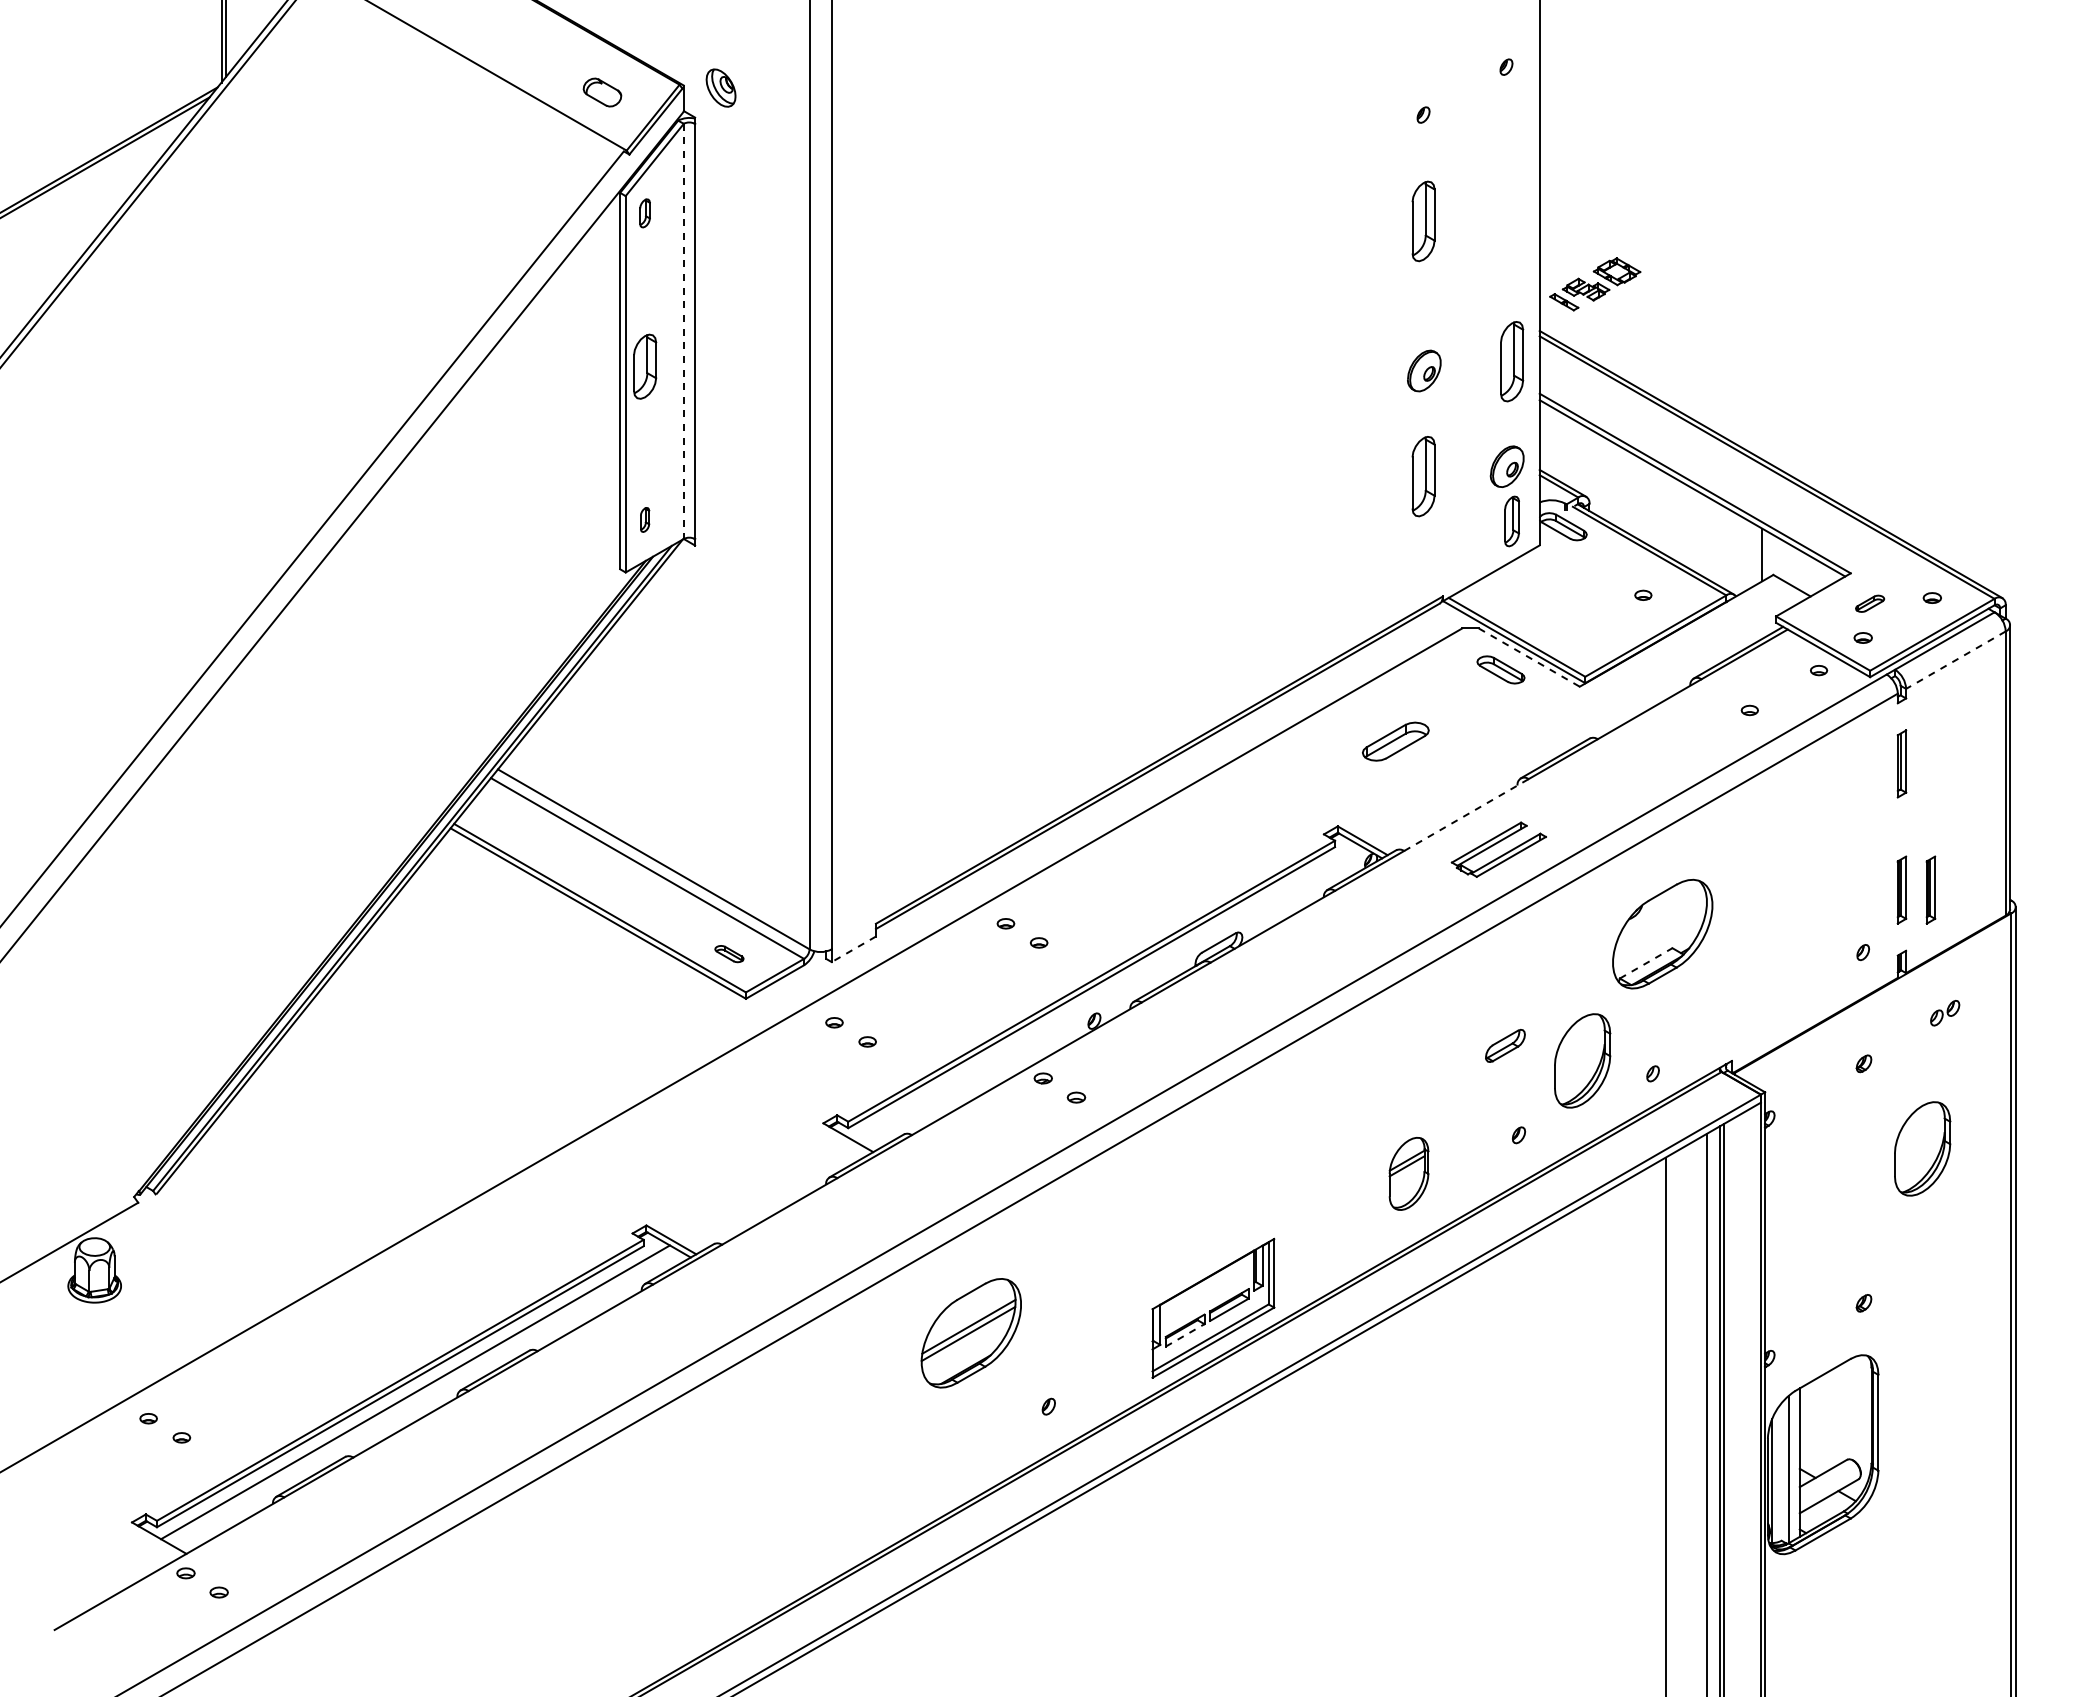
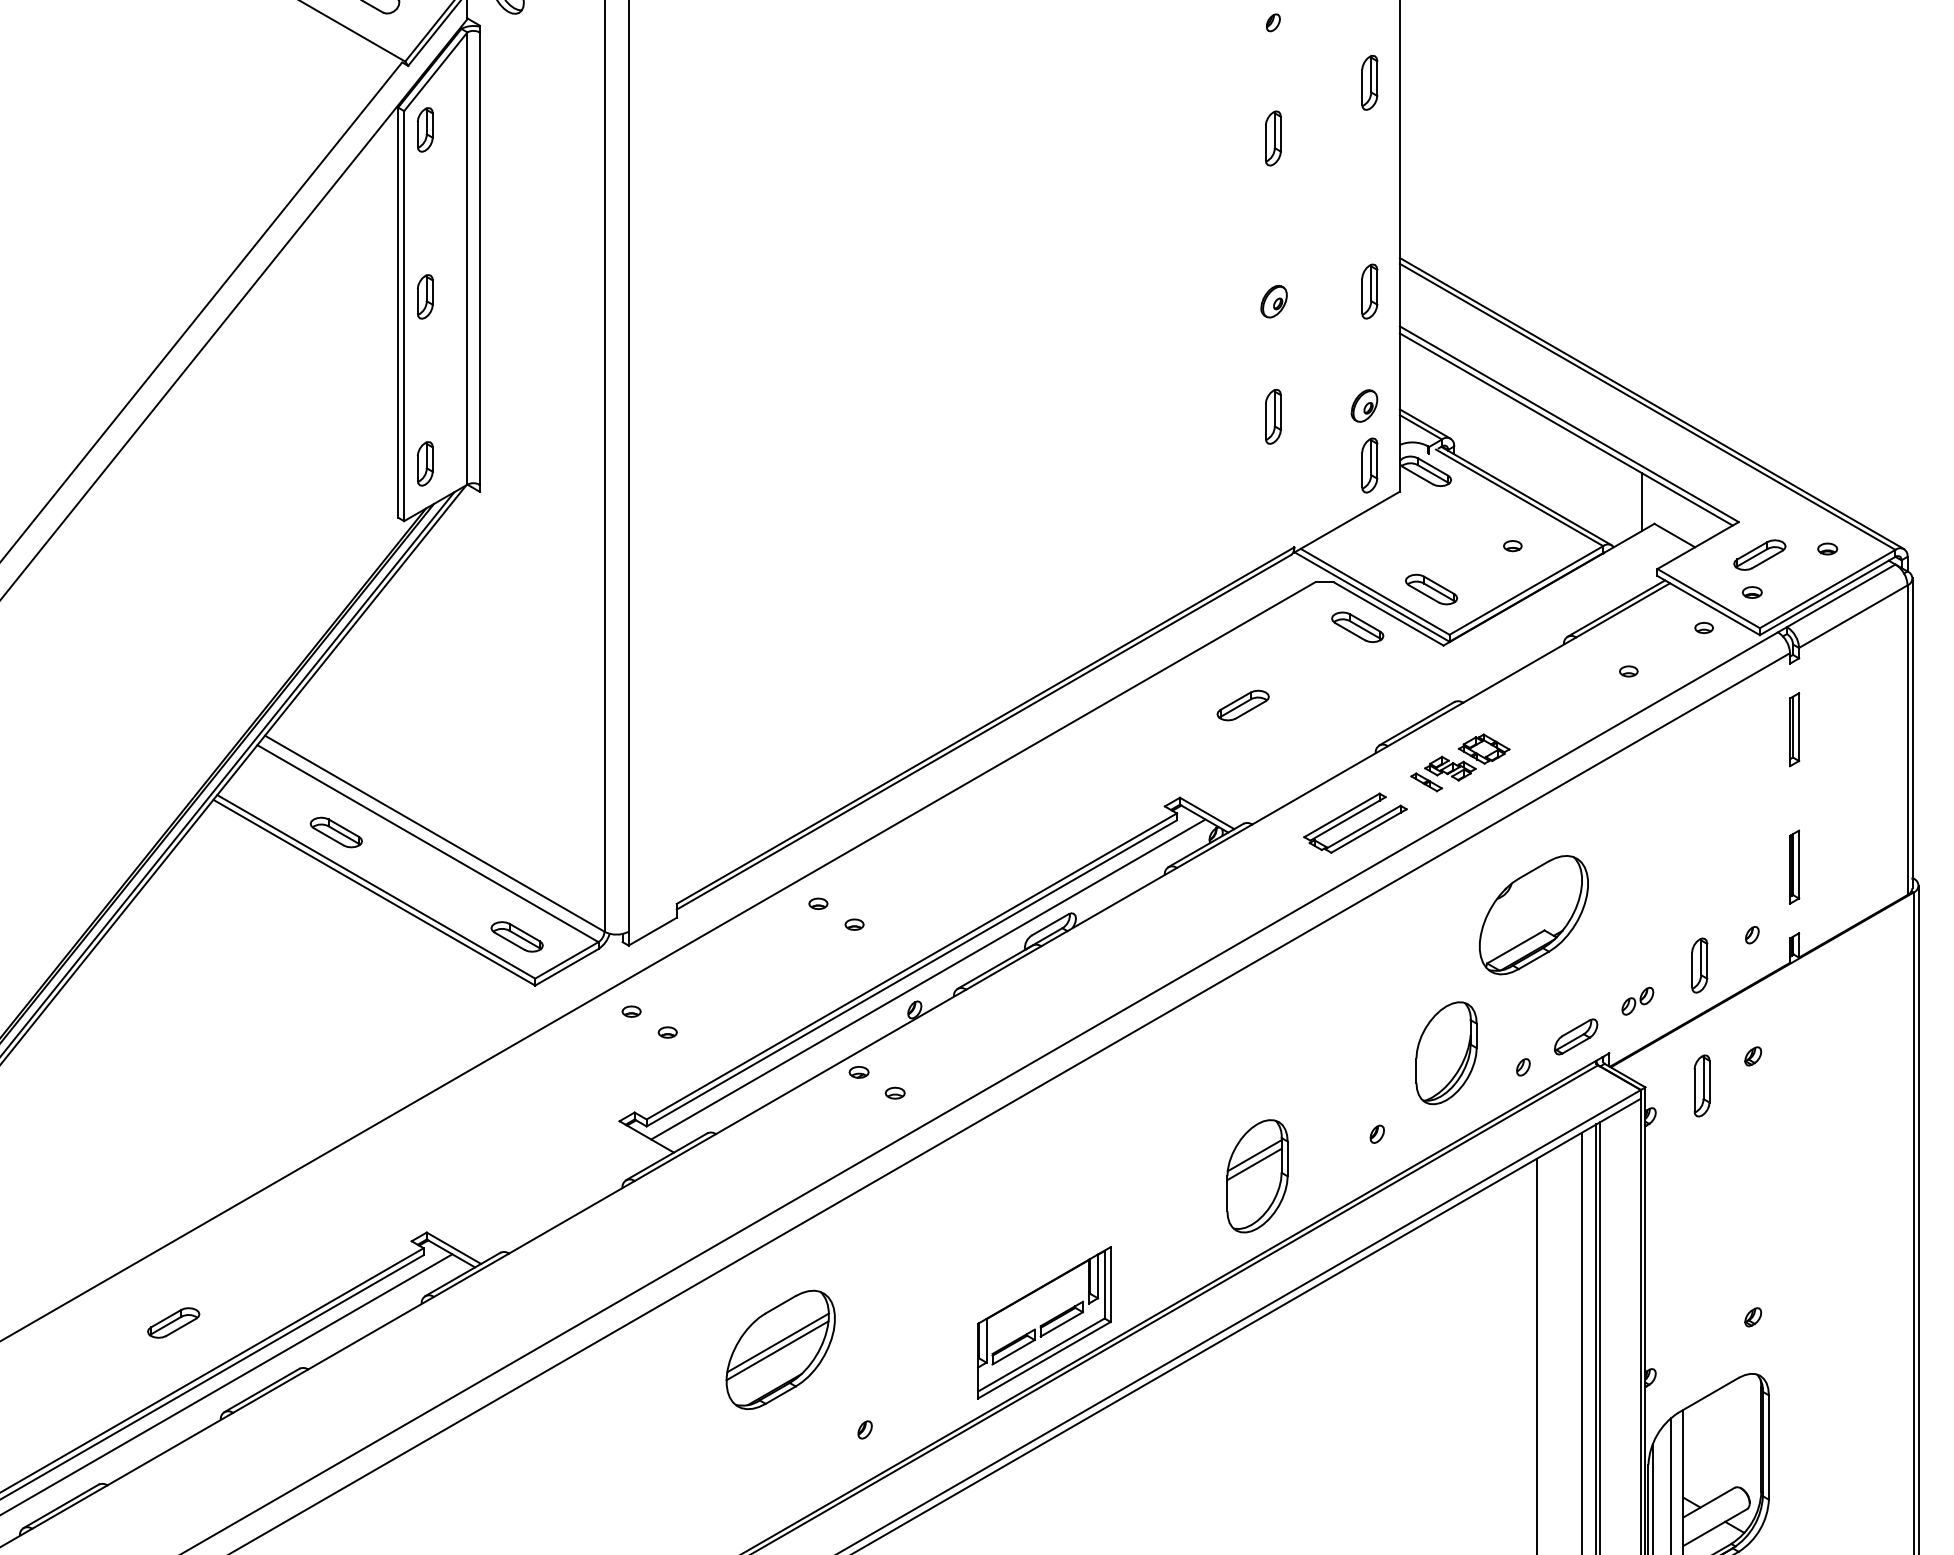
part: (1511, 169) -> (1369, 82), added
part: (644, 213) -> (424, 130), size x1.43
part: (1423, 220) -> (1273, 137), size x0.62
part: (1595, 284) -> (1460, 763), moved
line: (683, 331) -> (467, 258), dashed -> solid
part: (1511, 361) -> (1369, 291), size x0.62
part: (644, 366) -> (424, 296), size x0.62
part: (1423, 370) -> (1273, 301), size x0.71
part: (1506, 466) -> (1363, 405), size x0.71
part: (1423, 476) -> (1273, 416), size x0.62
part: (644, 519) -> (424, 463), size x1.67
part: (1869, 603) -> (1759, 554), size x1.67
part: (1568, 634) -> (1431, 588), added
line: (1529, 657) -> (1388, 613), dashed -> solid
line: (1955, 660) -> (1852, 617), dashed -> solid
part: (1395, 741) -> (1242, 705), size x0.71
line: (1466, 815) -> (1320, 785), dashed -> solid
part: (563, 857) -> (336, 831), added
part: (1930, 889) -> (1825, 866), removed
line: (853, 949) -> (652, 931), dashed -> solid
part: (729, 953) -> (517, 936), size x1.67
line: (1646, 963) -> (1516, 947), dashed -> solid
part: (1814, 980) -> (1699, 965), added
line: (1106, 993) -> (927, 979), added
part: (1945, 1013) -> (1638, 1001), moved
part: (1505, 1045) -> (1576, 1036), moved
part: (1816, 1090) -> (1701, 1085), added
part: (1922, 1148) -> (1816, 1148), removed
part: (1408, 1173) -> (1256, 1175), size x1.43
part: (413, 1308) -> (173, 1322), added
line: (1185, 1335) -> (1014, 1352), dashed -> solid

